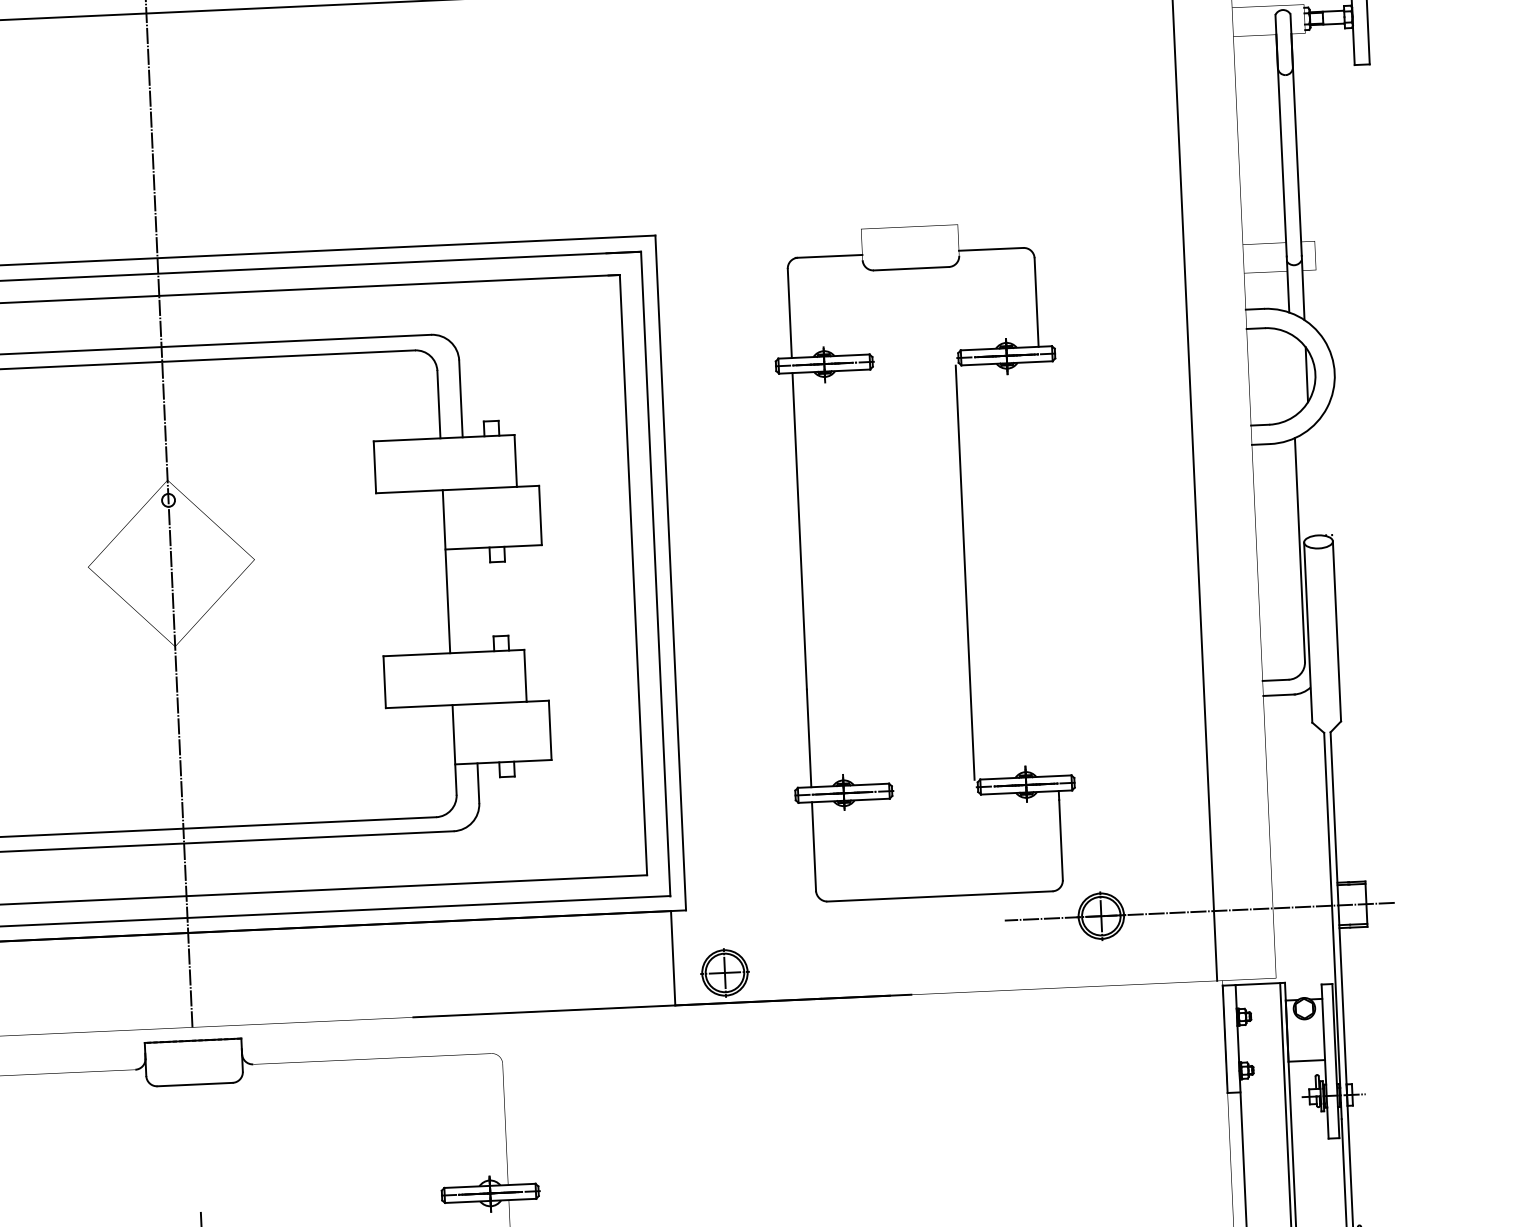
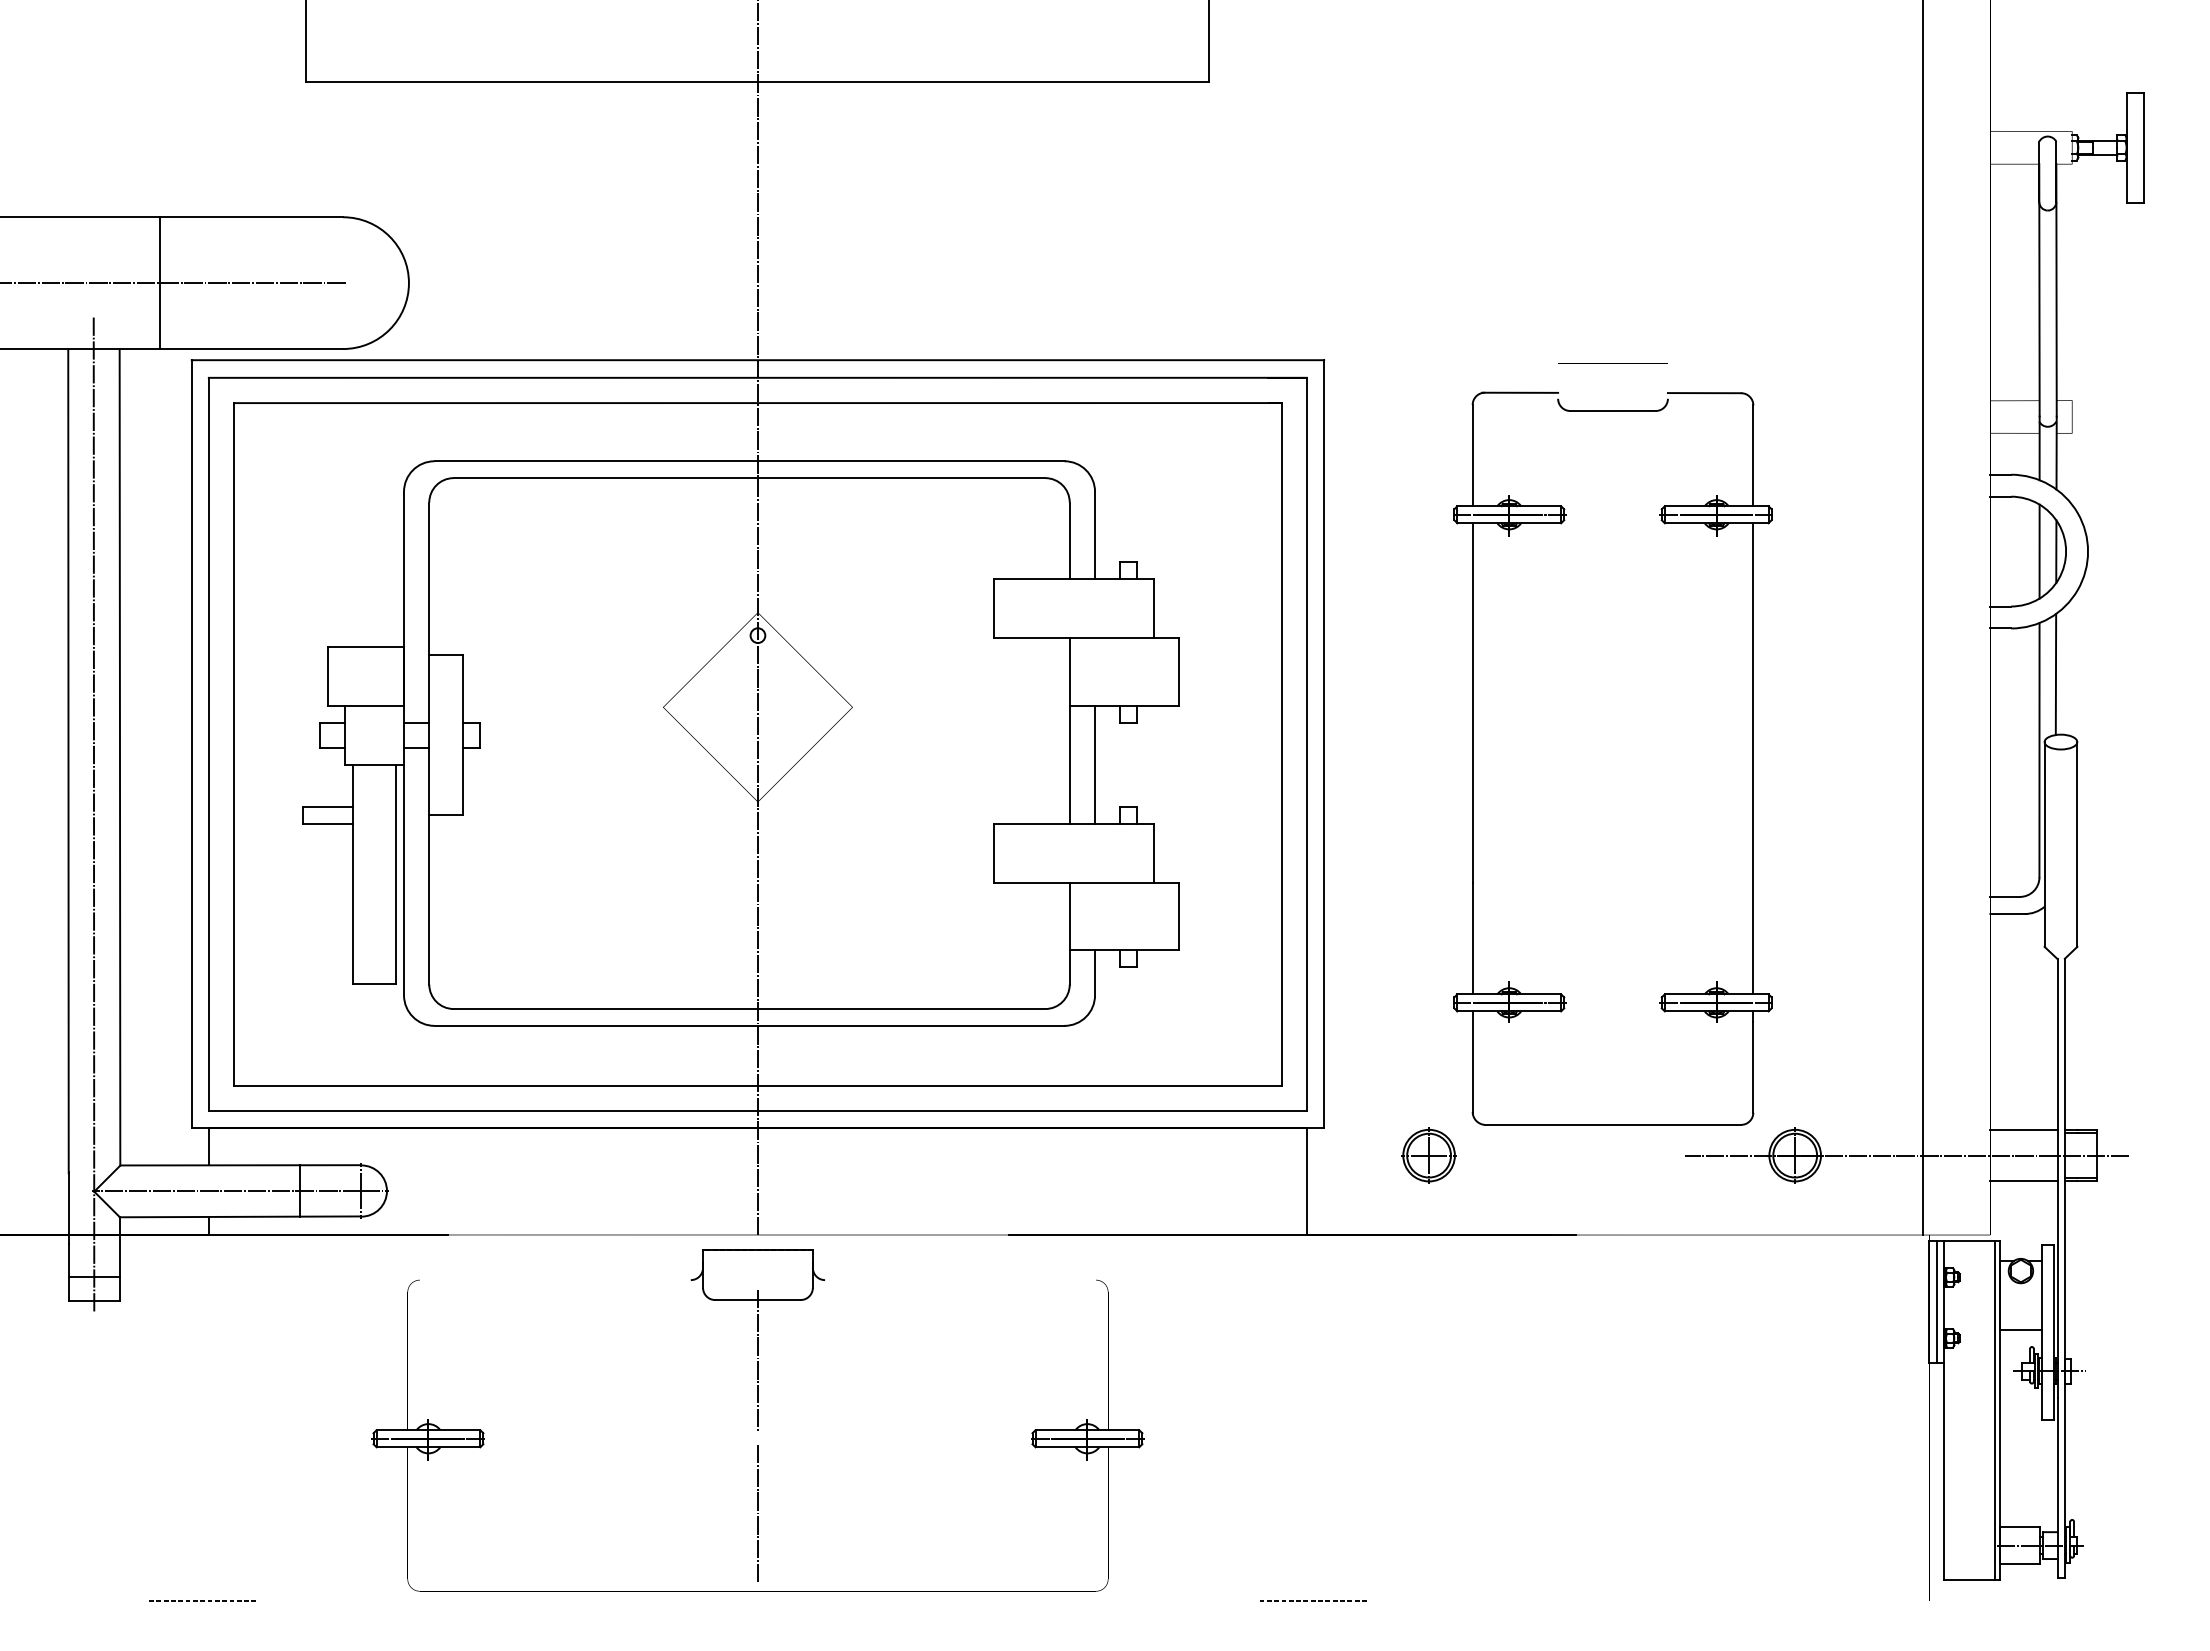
line: (1292, 375) -> (2039, 551), added
line: (1311, 482) -> (2055, 674), added
line: (965, 572) -> (1753, 758), moved
line: (470, 600) -> (1095, 764), added
line: (1301, 884) -> (2023, 1129), added
line: (1303, 929) -> (2023, 1181), added
part: (724, 972) -> (1428, 1155), moved
line: (1231, 1038) -> (1936, 1301), added
line: (197, 1137) -> (757, 1360), added

